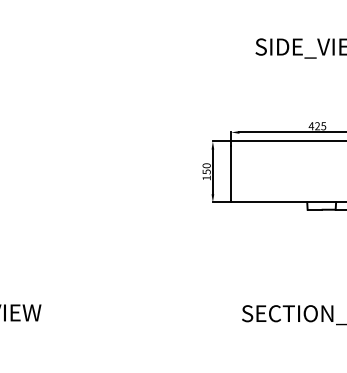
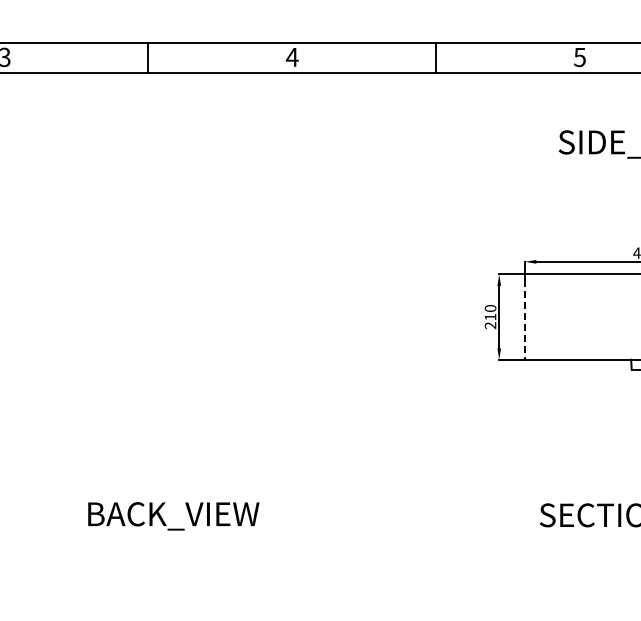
line: (230, 173) -> (524, 319), solid -> dashed
text: (206, 175) -> (490, 321), 150 -> 210

